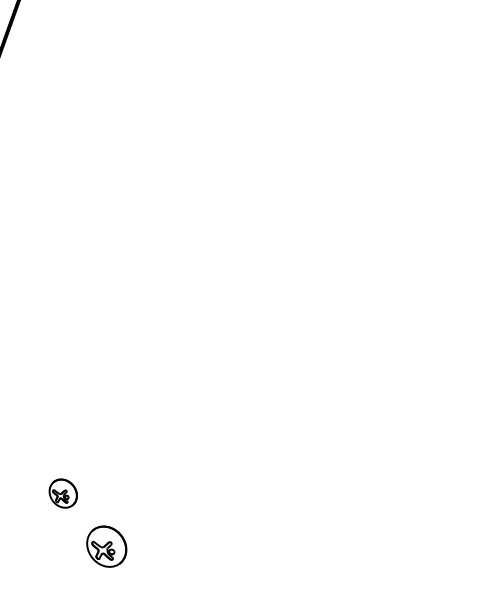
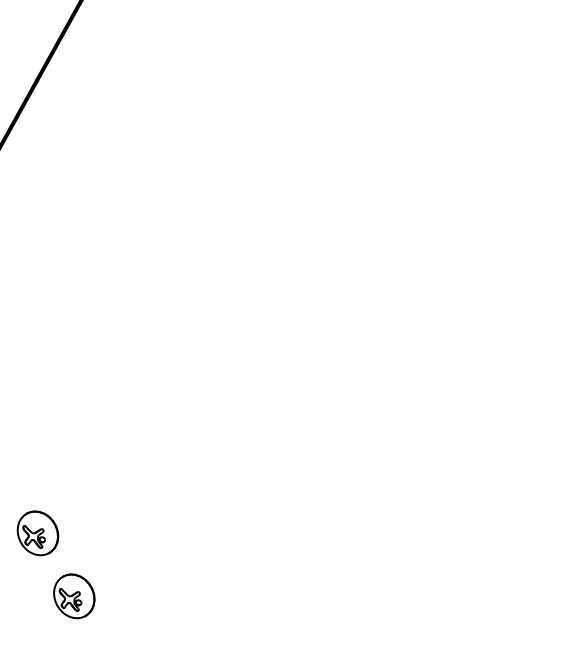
part: (62, 493) -> (37, 533), size x1.43

